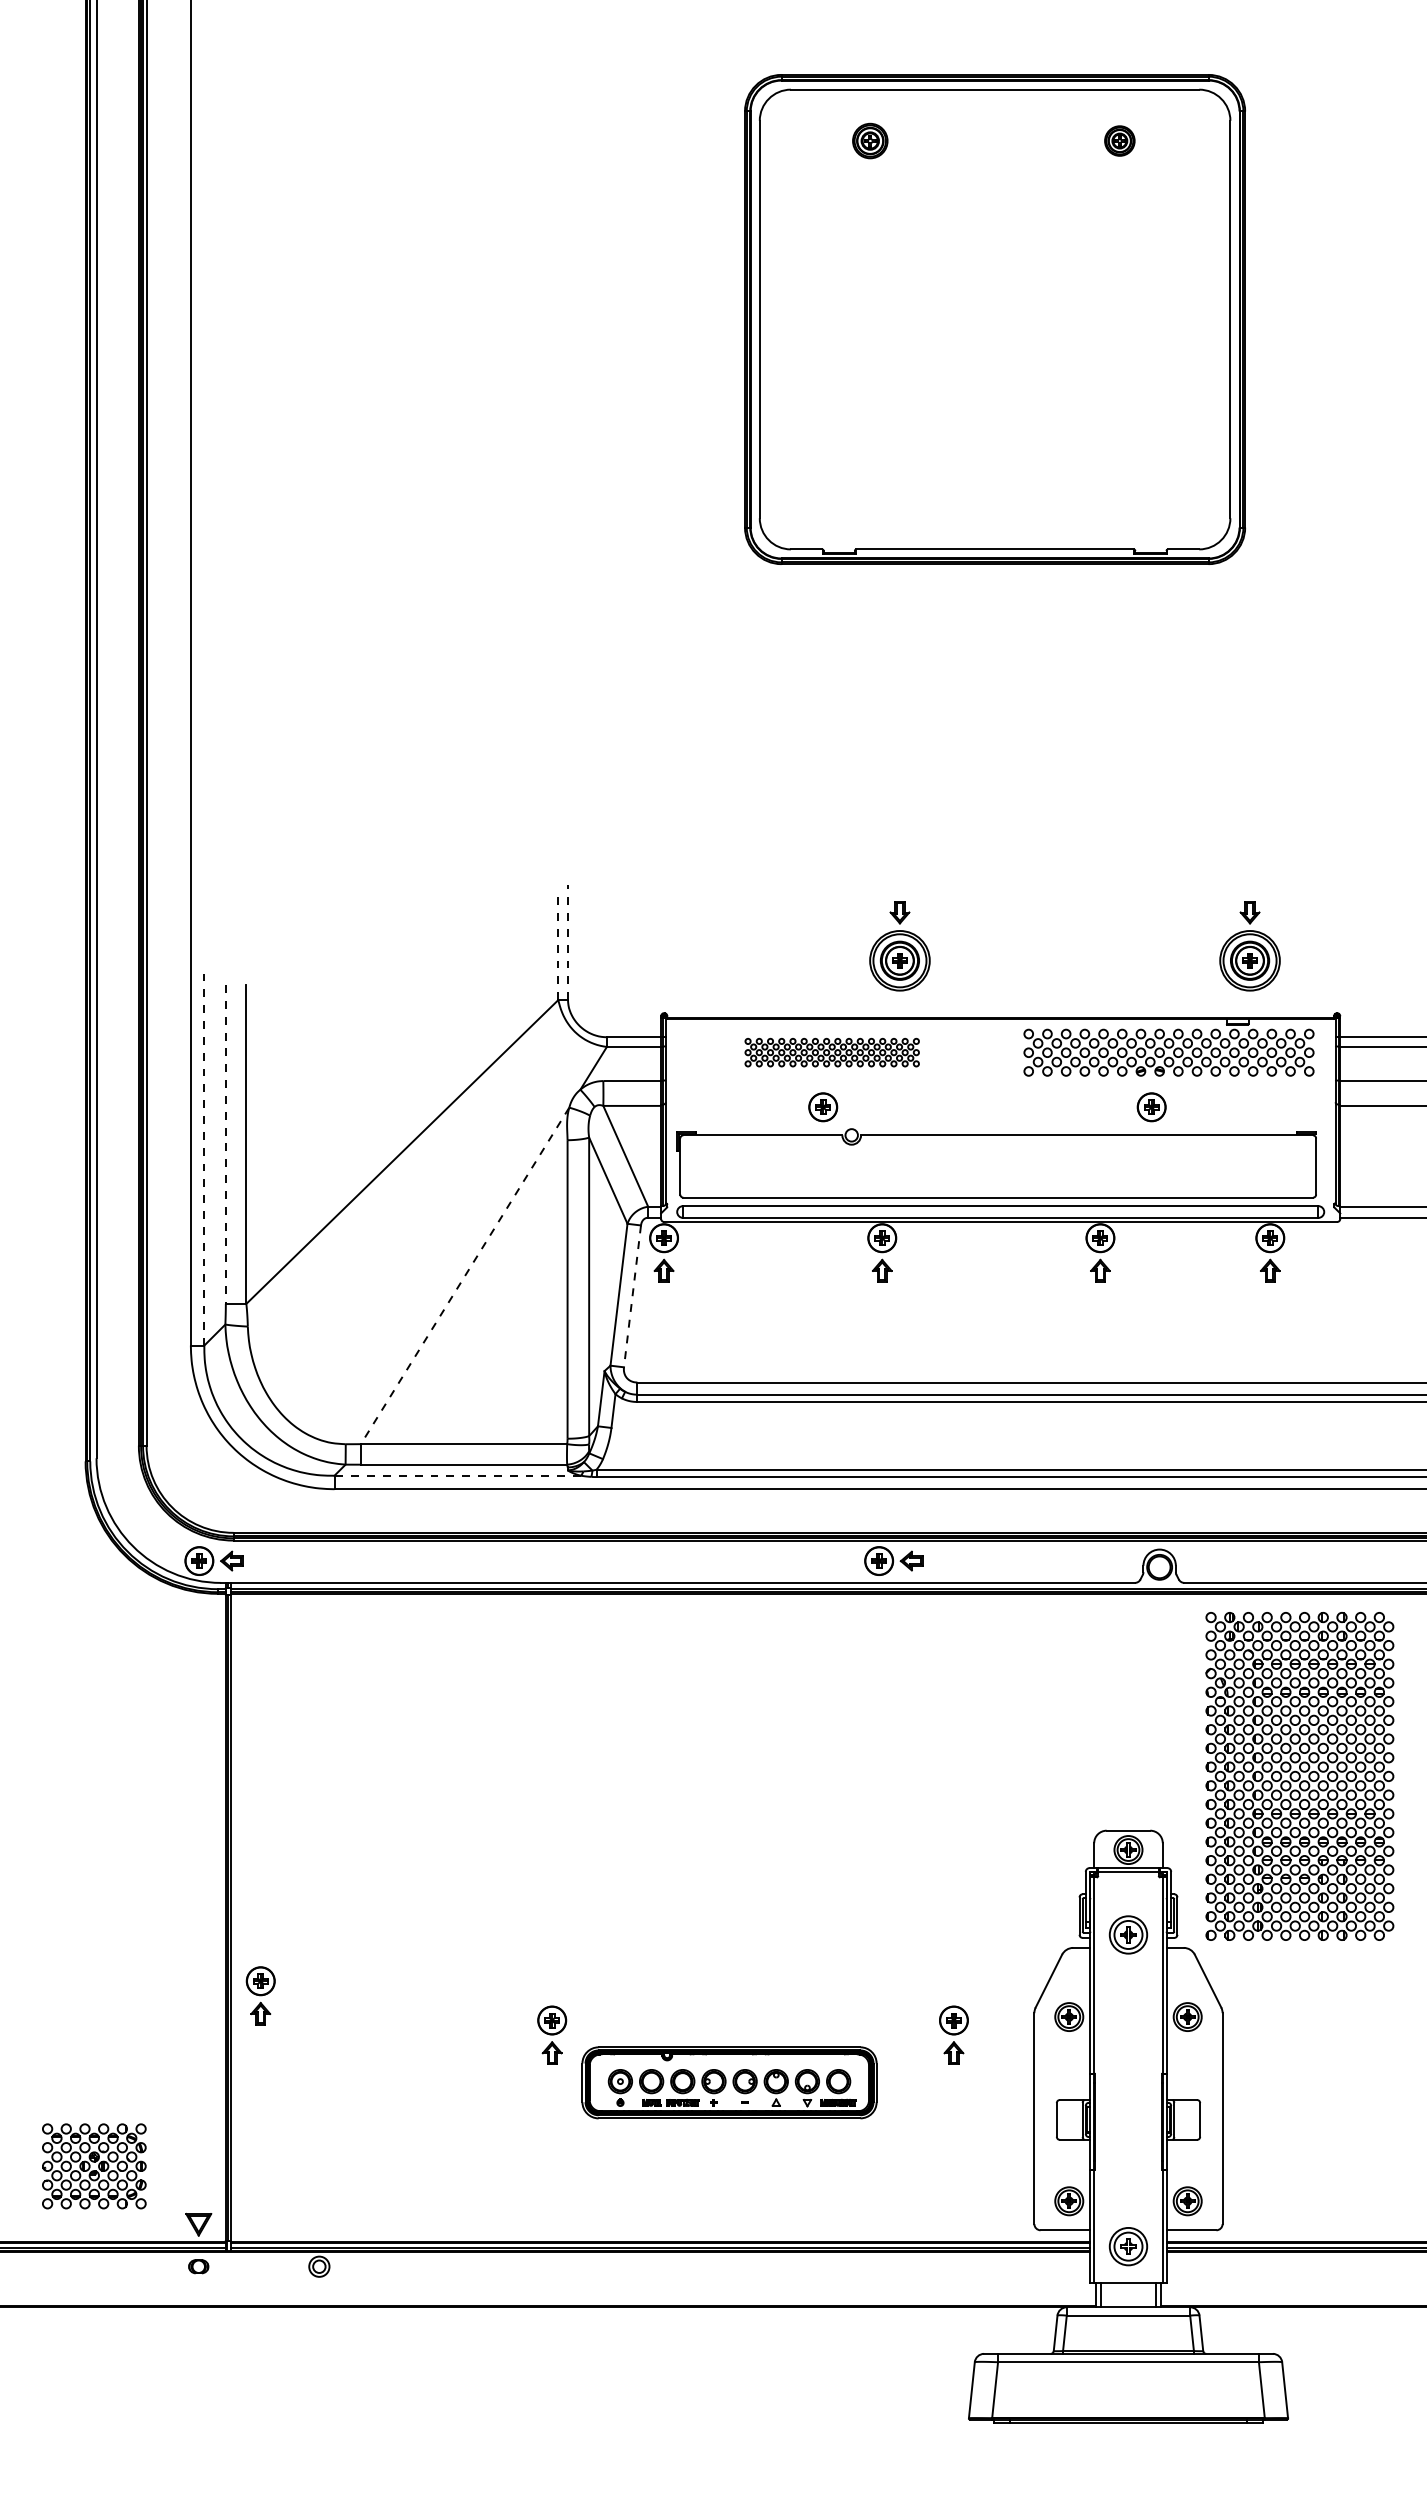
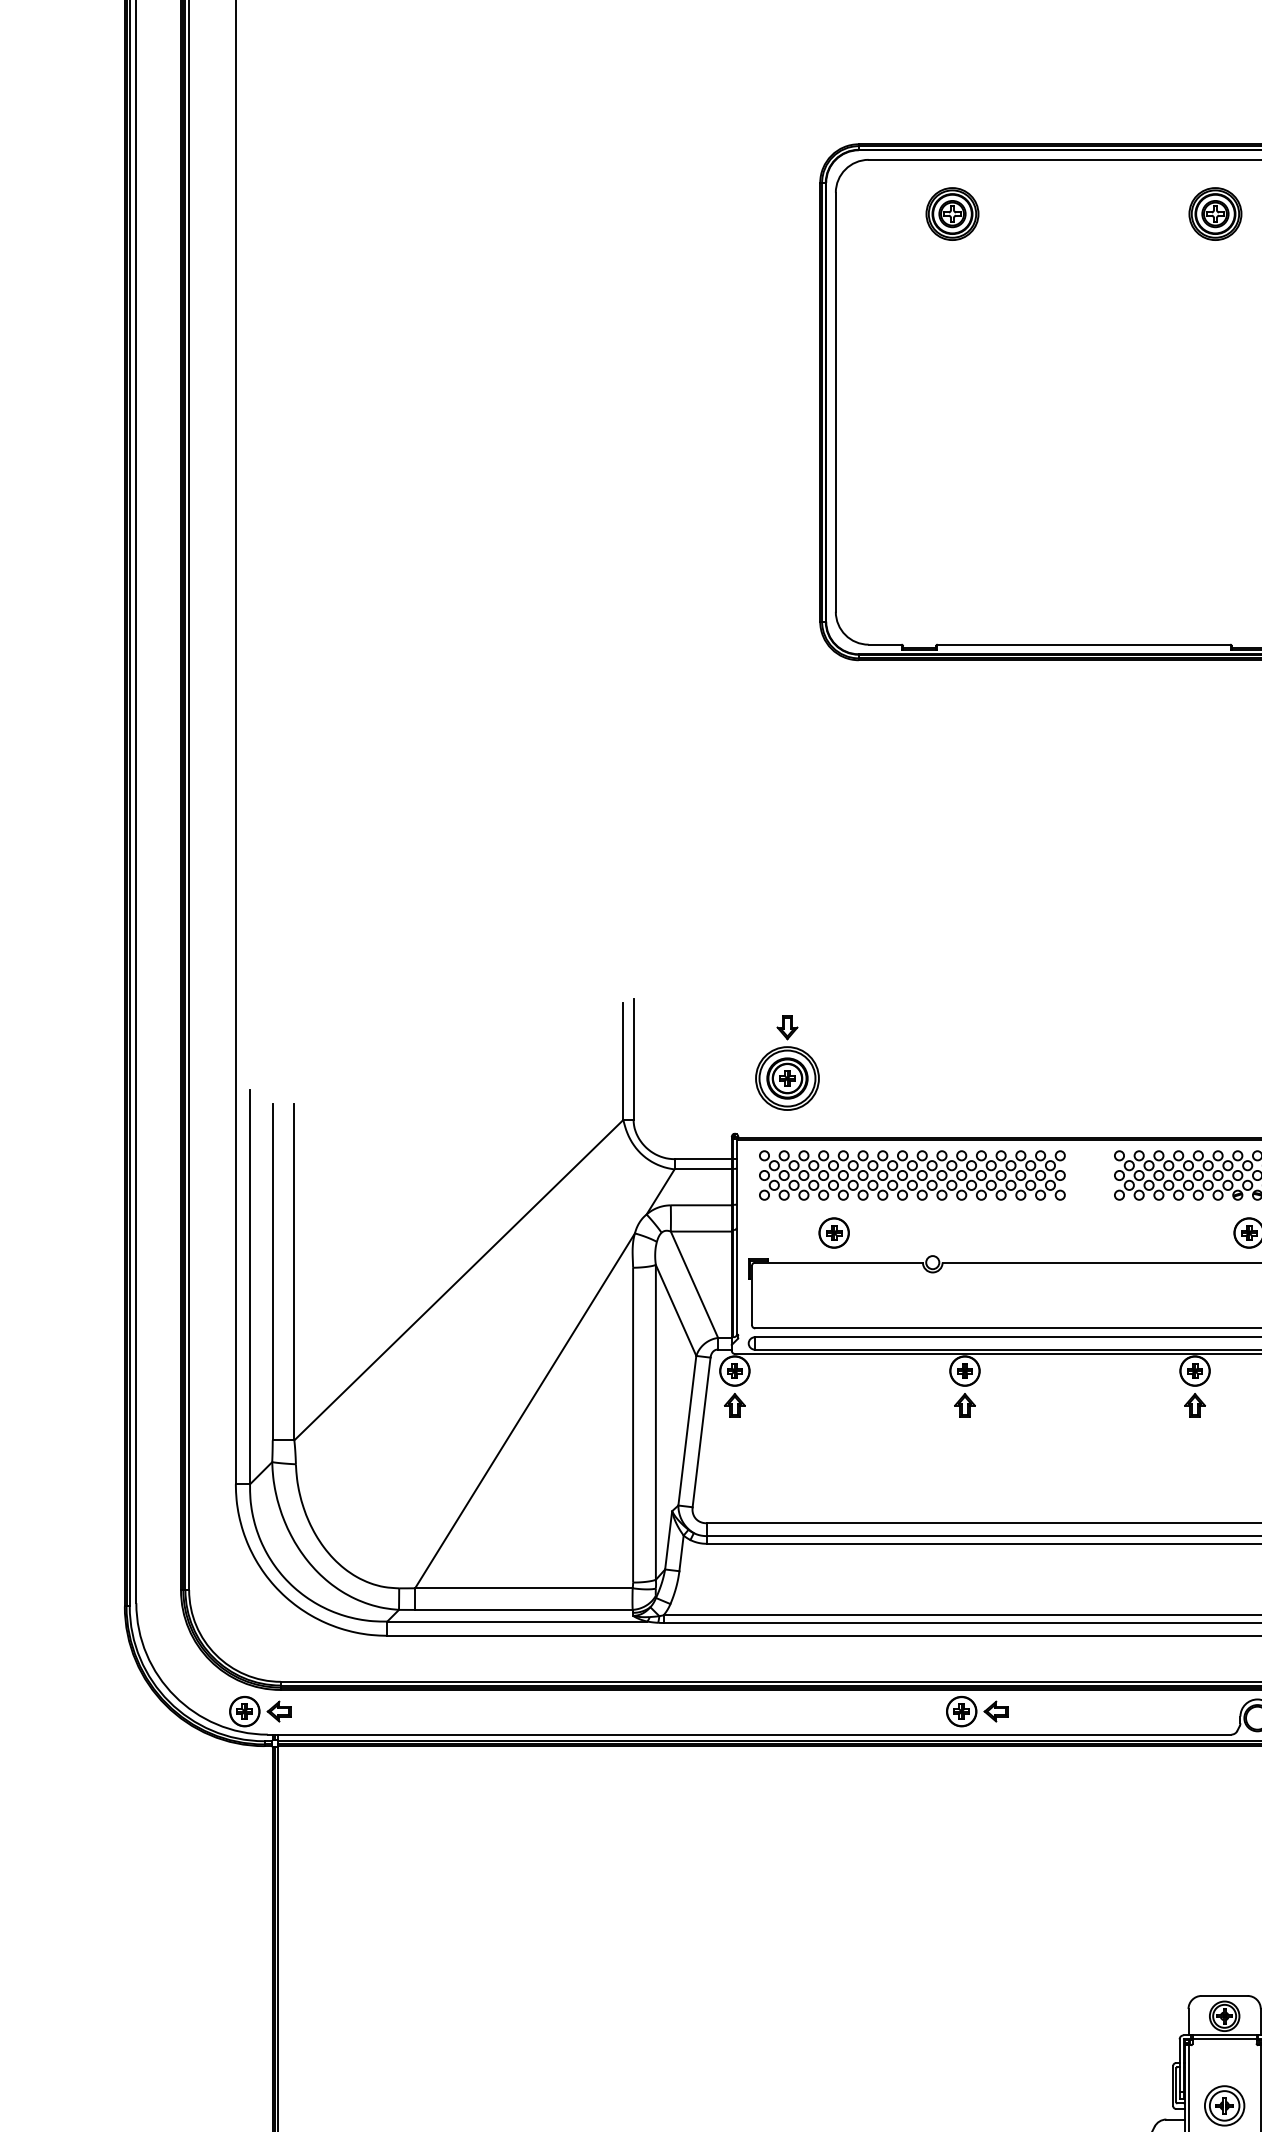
part: (869, 140) -> (951, 213), size x1.43
part: (1119, 140) -> (1215, 213), size x1.67
line: (568, 942) -> (634, 1059), dashed -> solid
line: (558, 944) -> (623, 1061), dashed -> solid
part: (899, 946) -> (787, 1063), moved
part: (831, 1052) -> (911, 1175), size x1.67
part: (823, 1107) -> (834, 1233), moved
line: (225, 1145) -> (272, 1273), dashed -> solid
line: (204, 1157) -> (250, 1285), dashed -> solid
line: (465, 1275) -> (525, 1410), dashed -> solid
line: (632, 1296) -> (701, 1432), dashed -> solid
line: (457, 1475) -> (517, 1621), dashed -> solid

